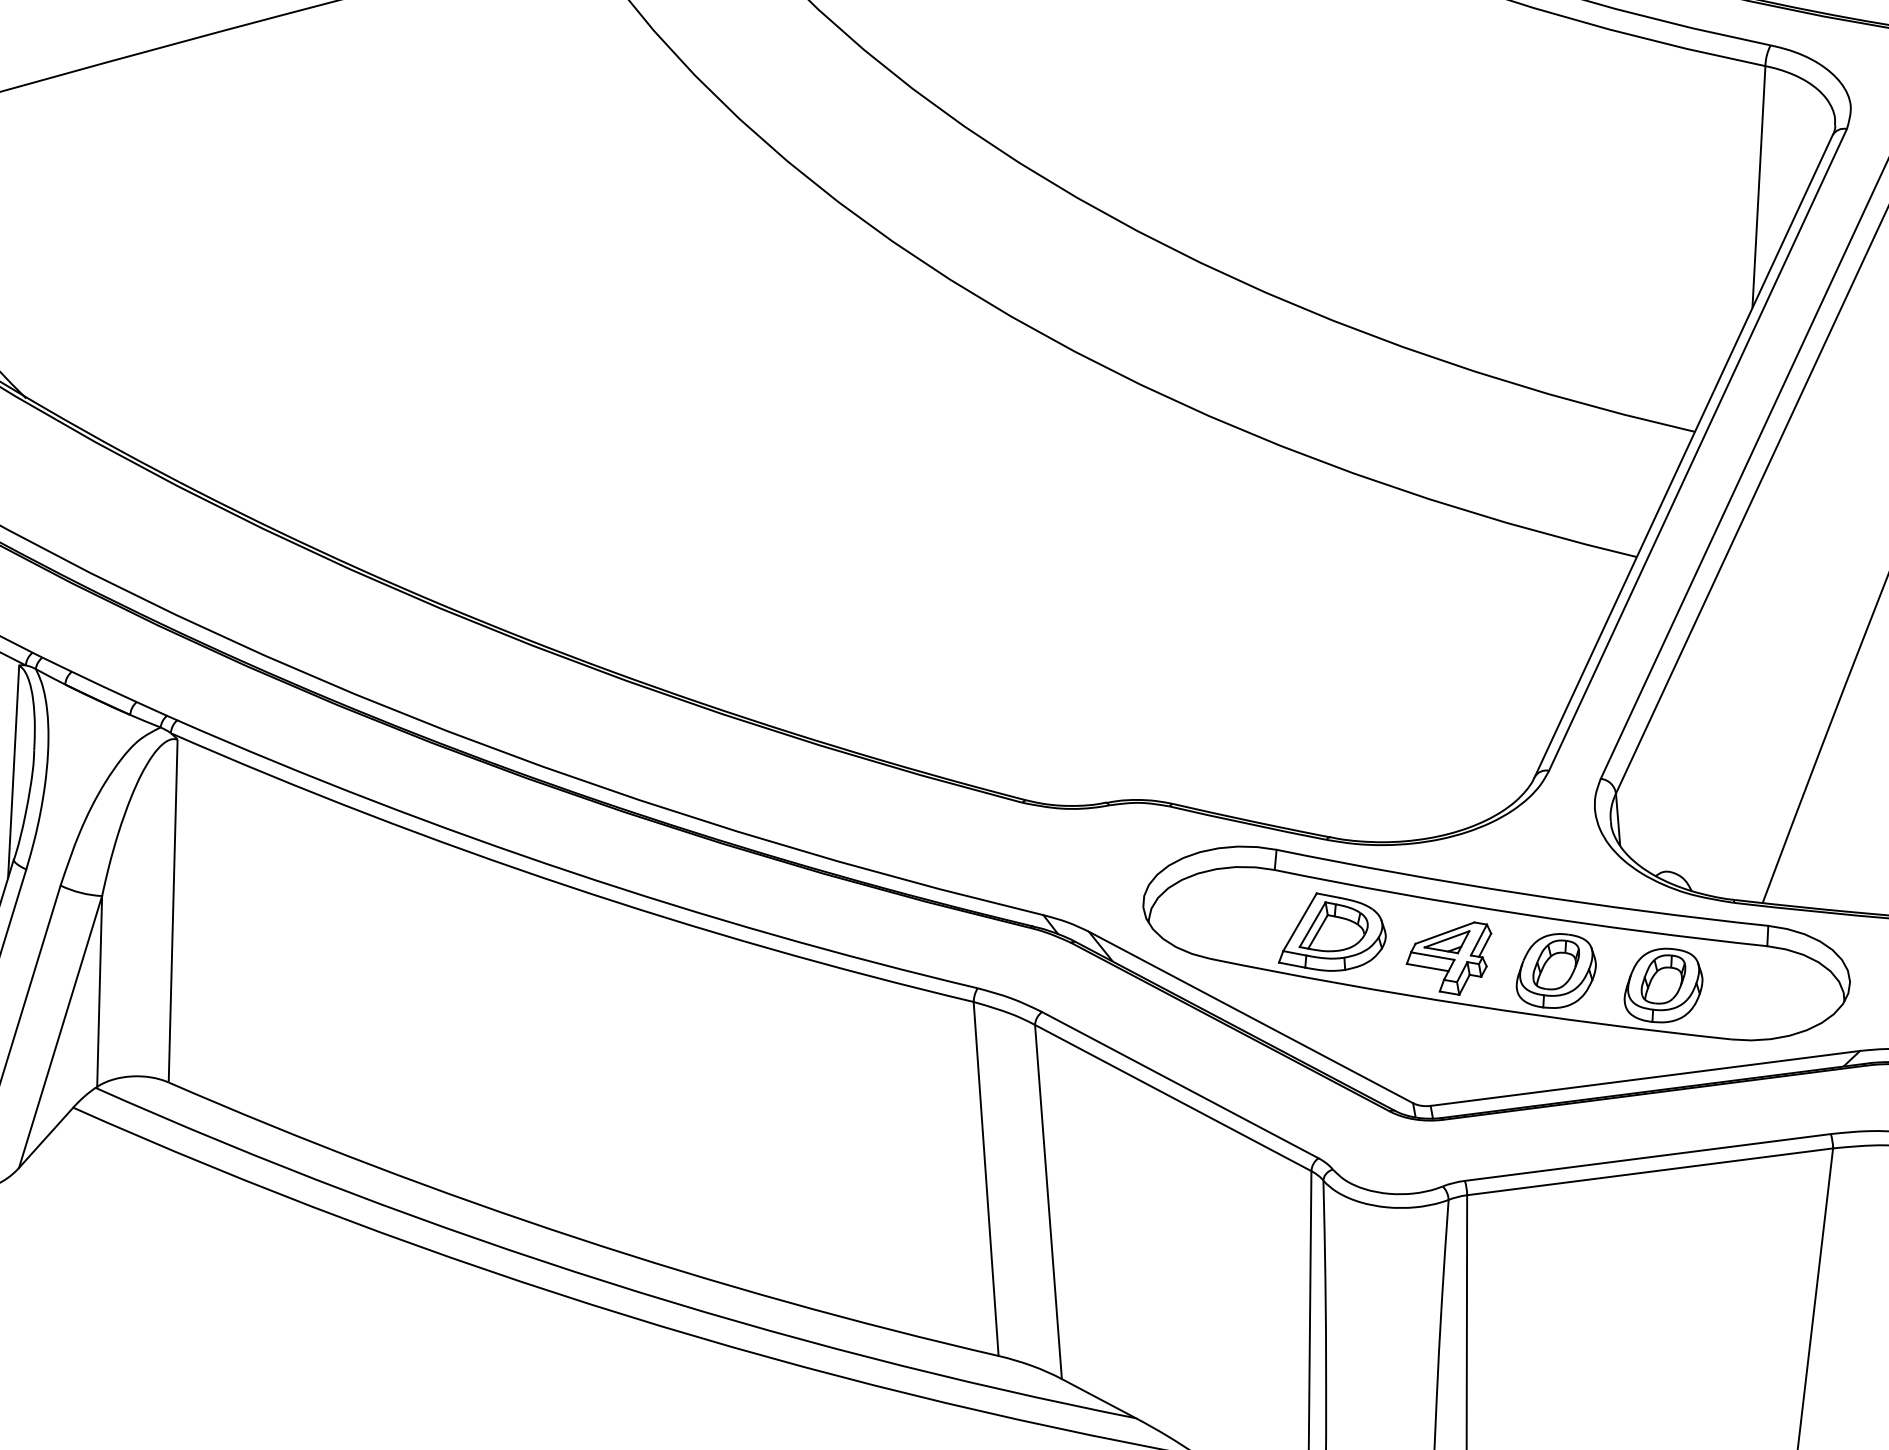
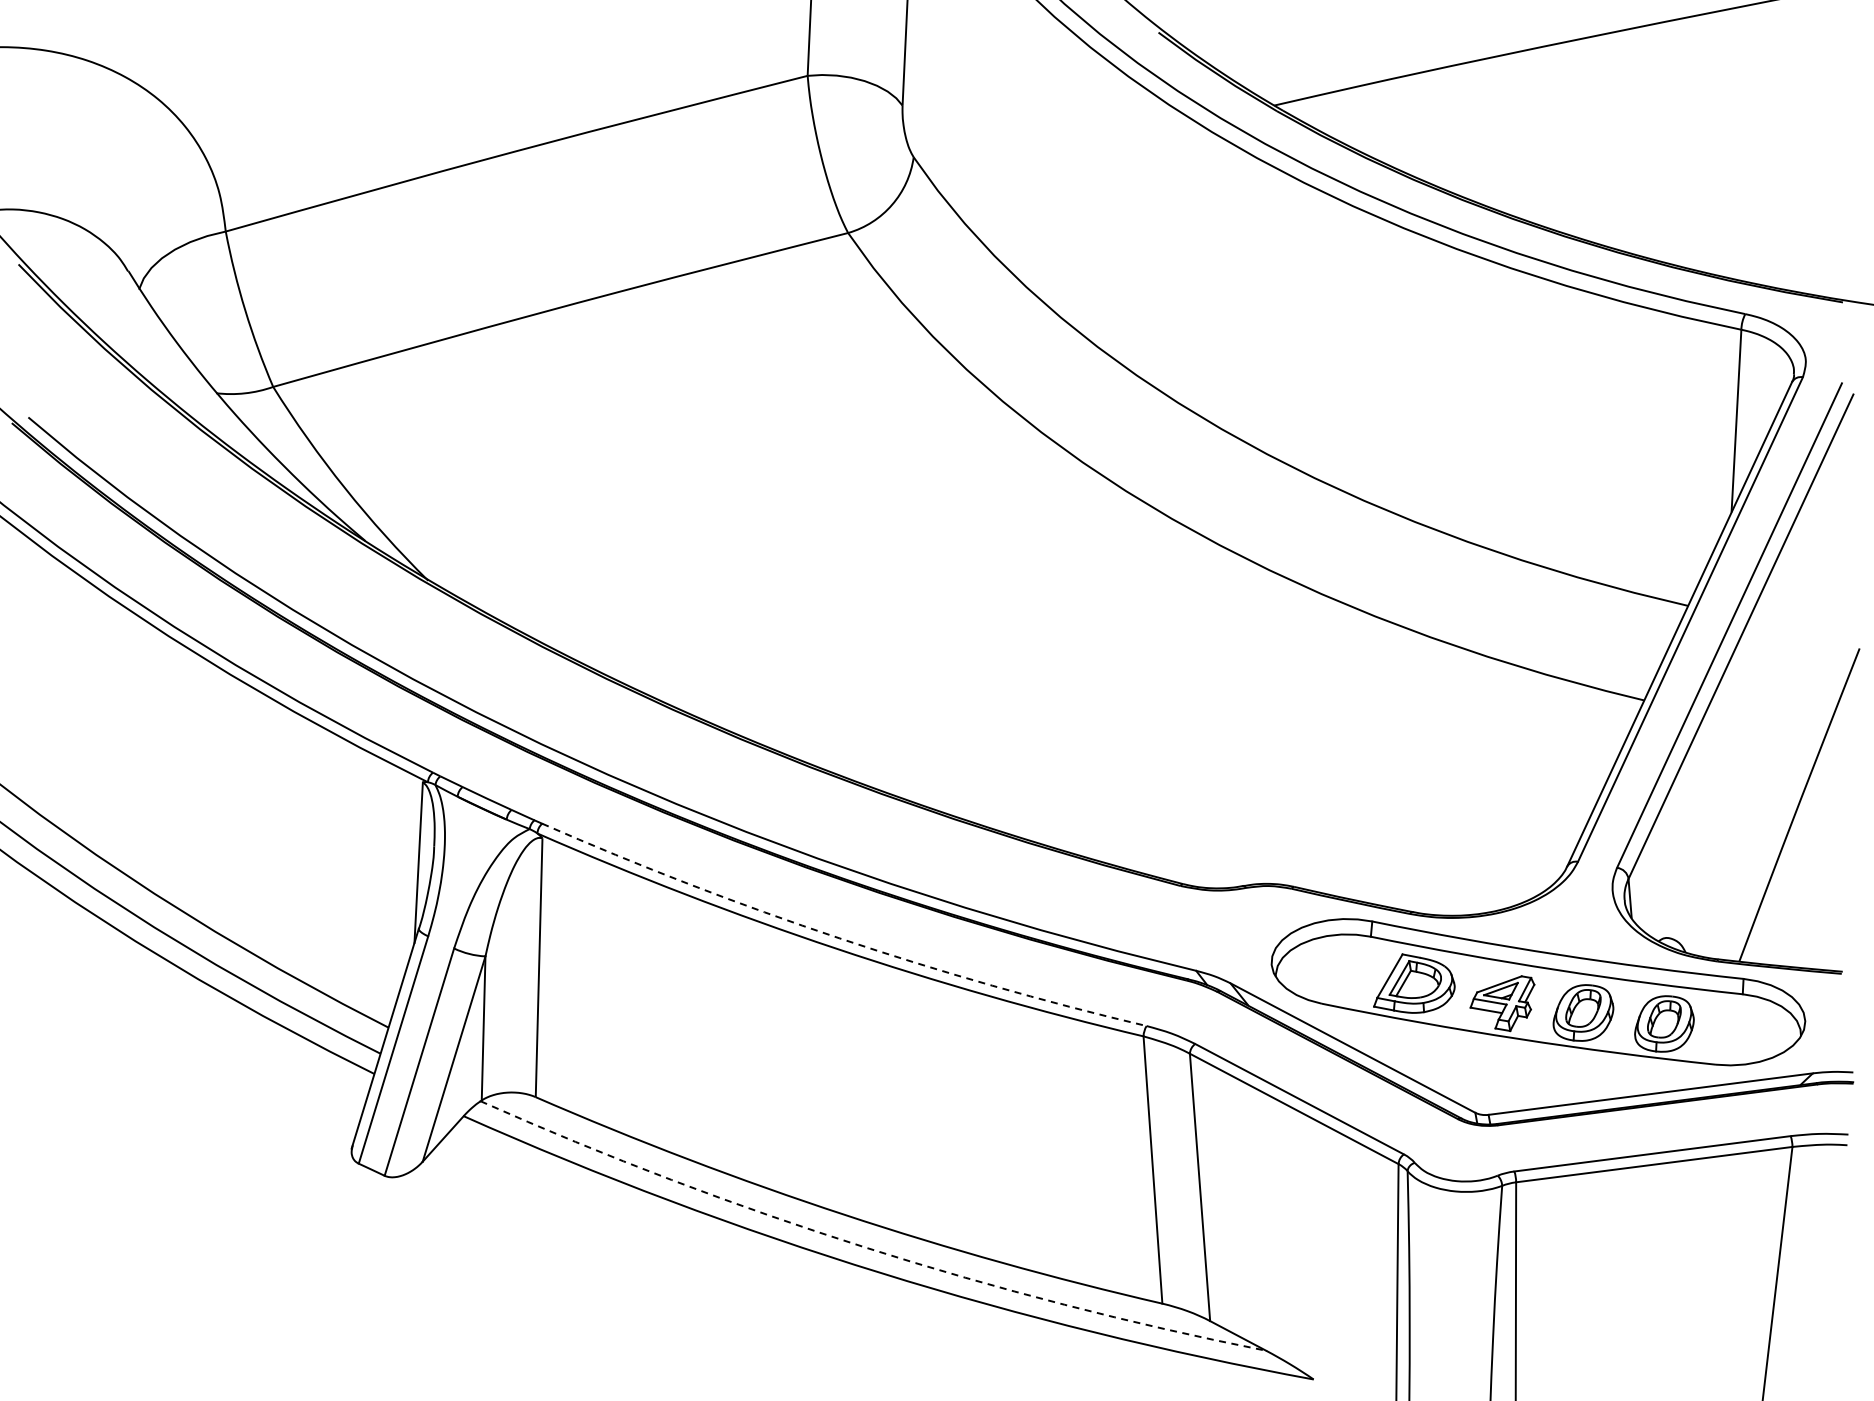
arc: (570, 872) -> (839, 938), solid -> dashed
arc: (606, 1281) -> (866, 1247), solid -> dashed

